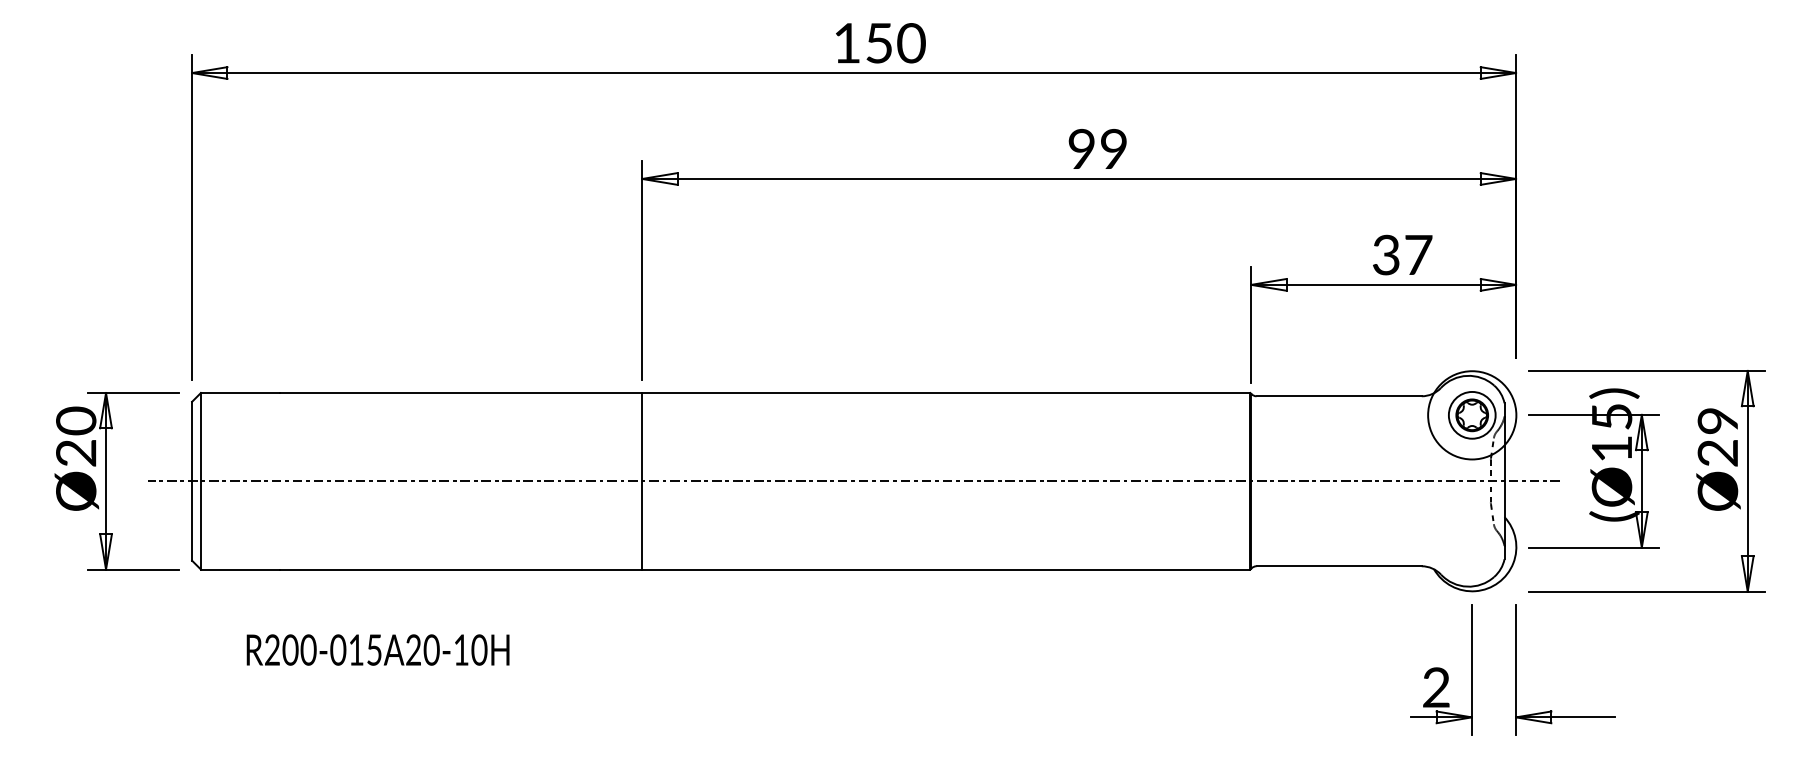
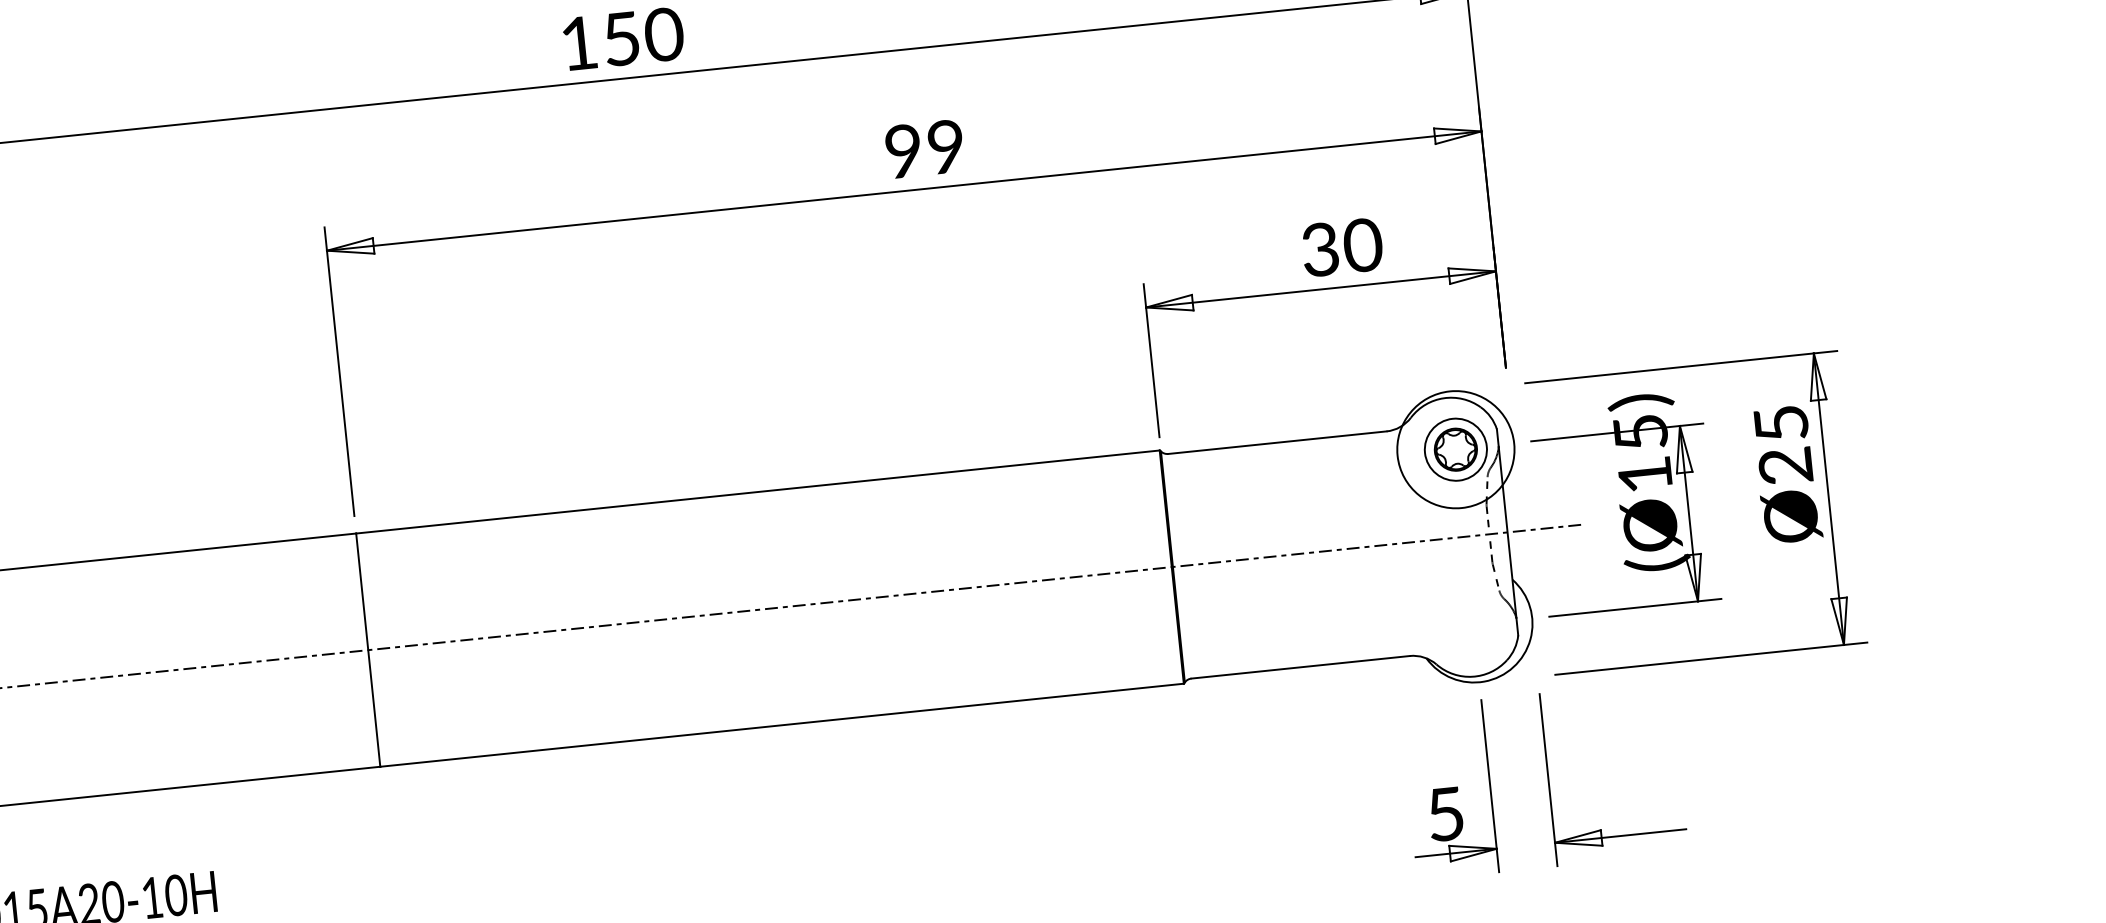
text: (1418, 254) -> (1362, 244), 37 -> 30
text: (1717, 421) -> (1780, 424), Ø29 -> Ø25
text: (1436, 687) -> (1445, 814), 2 -> 5

